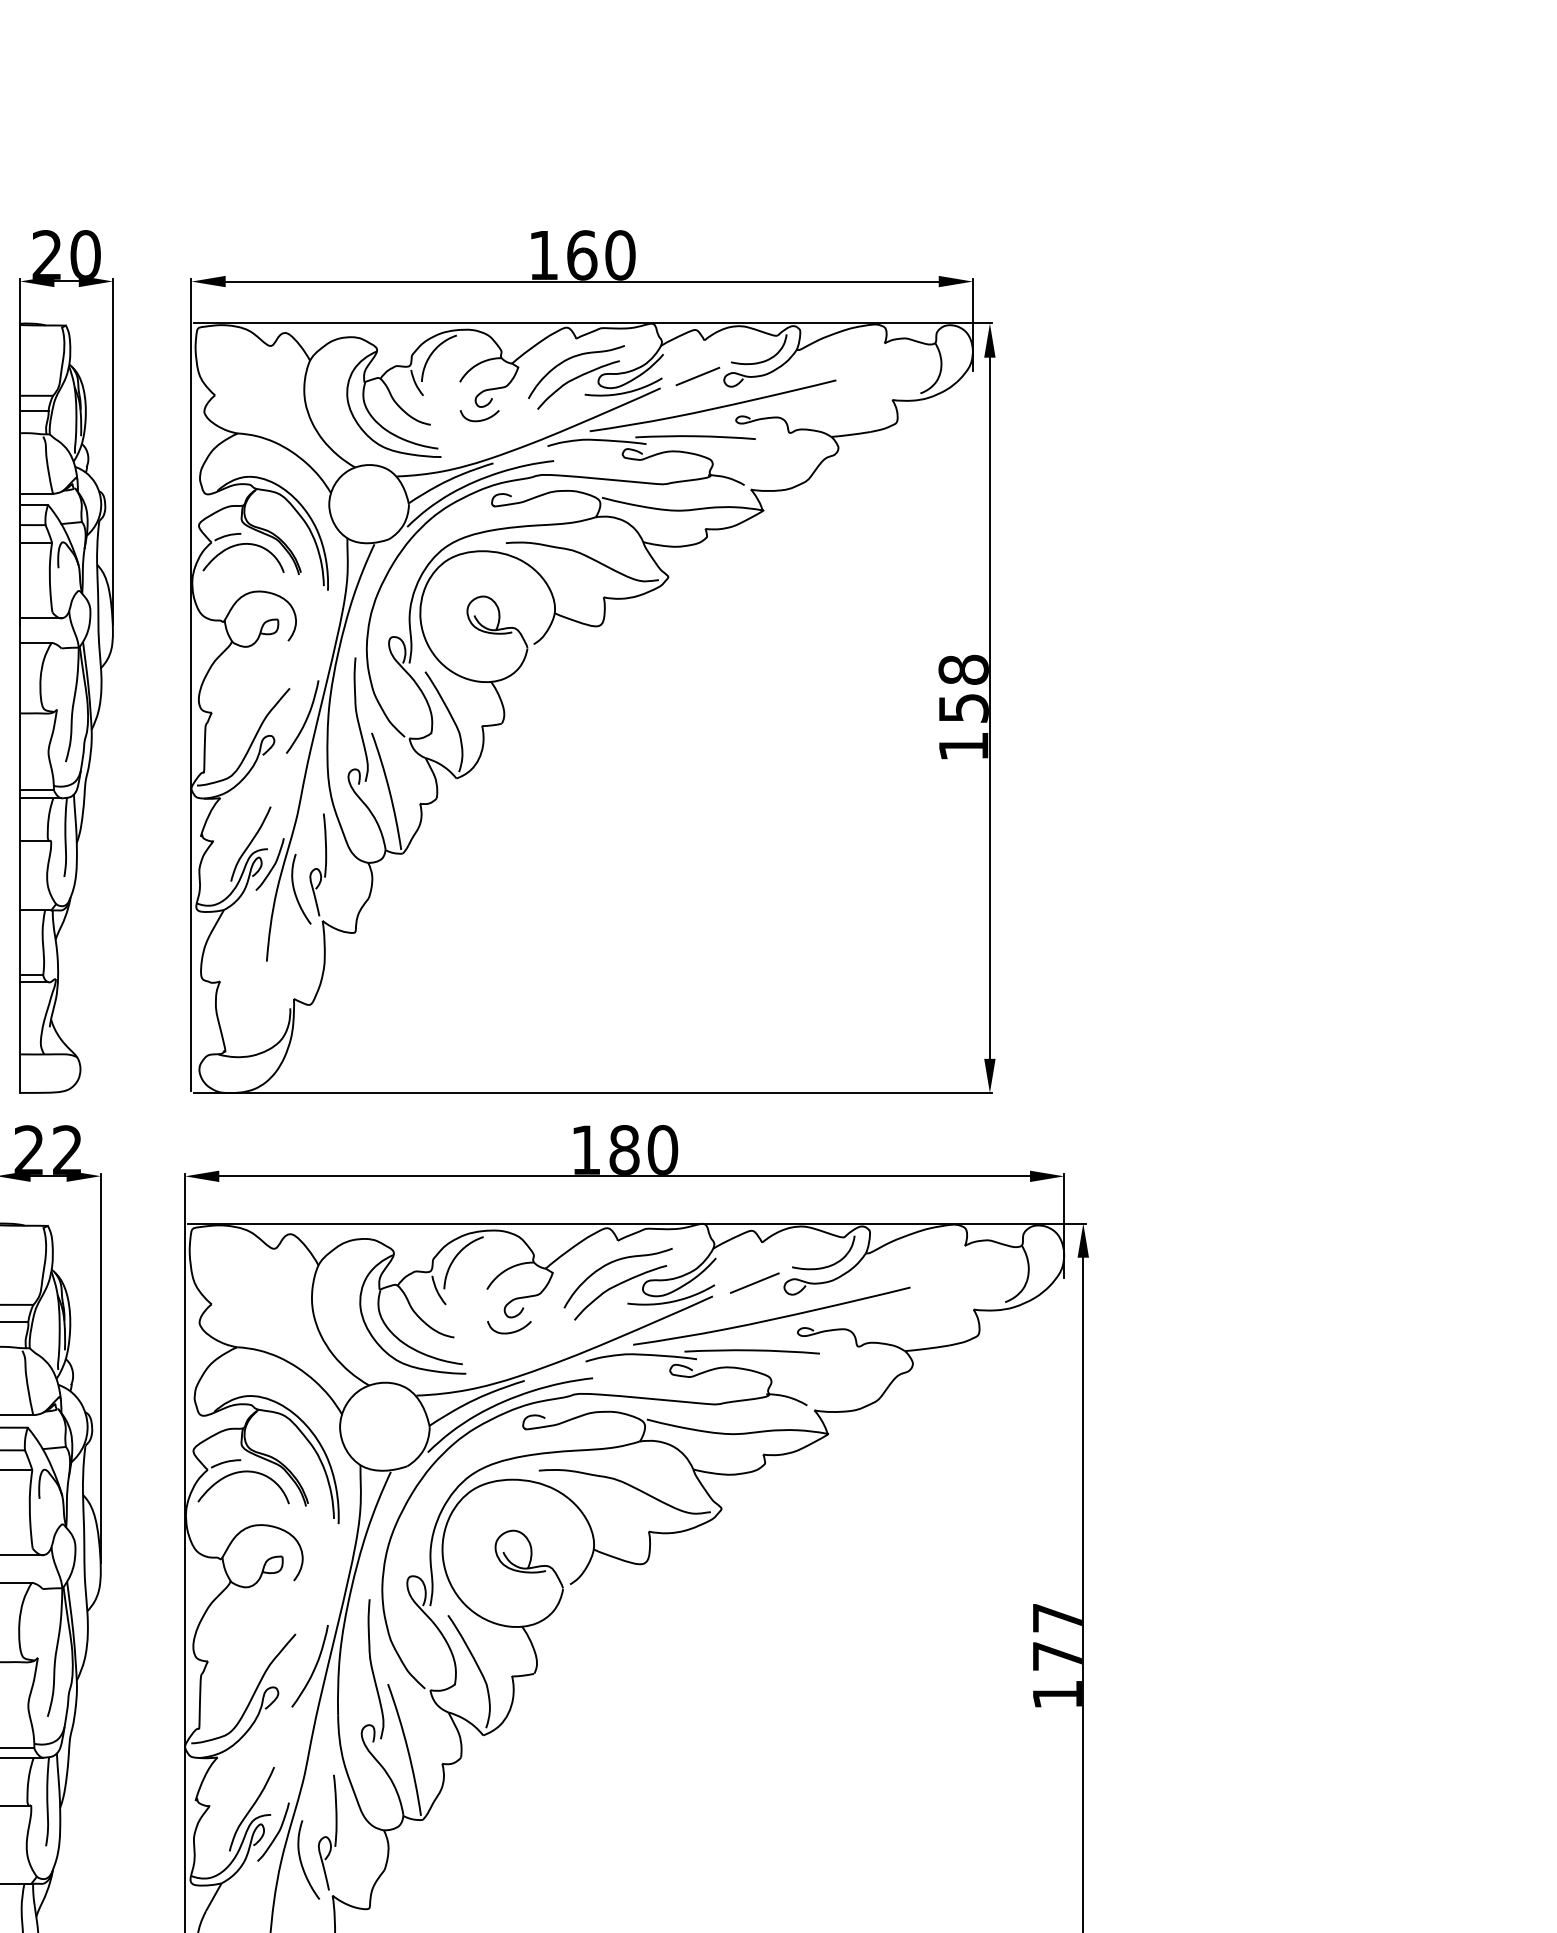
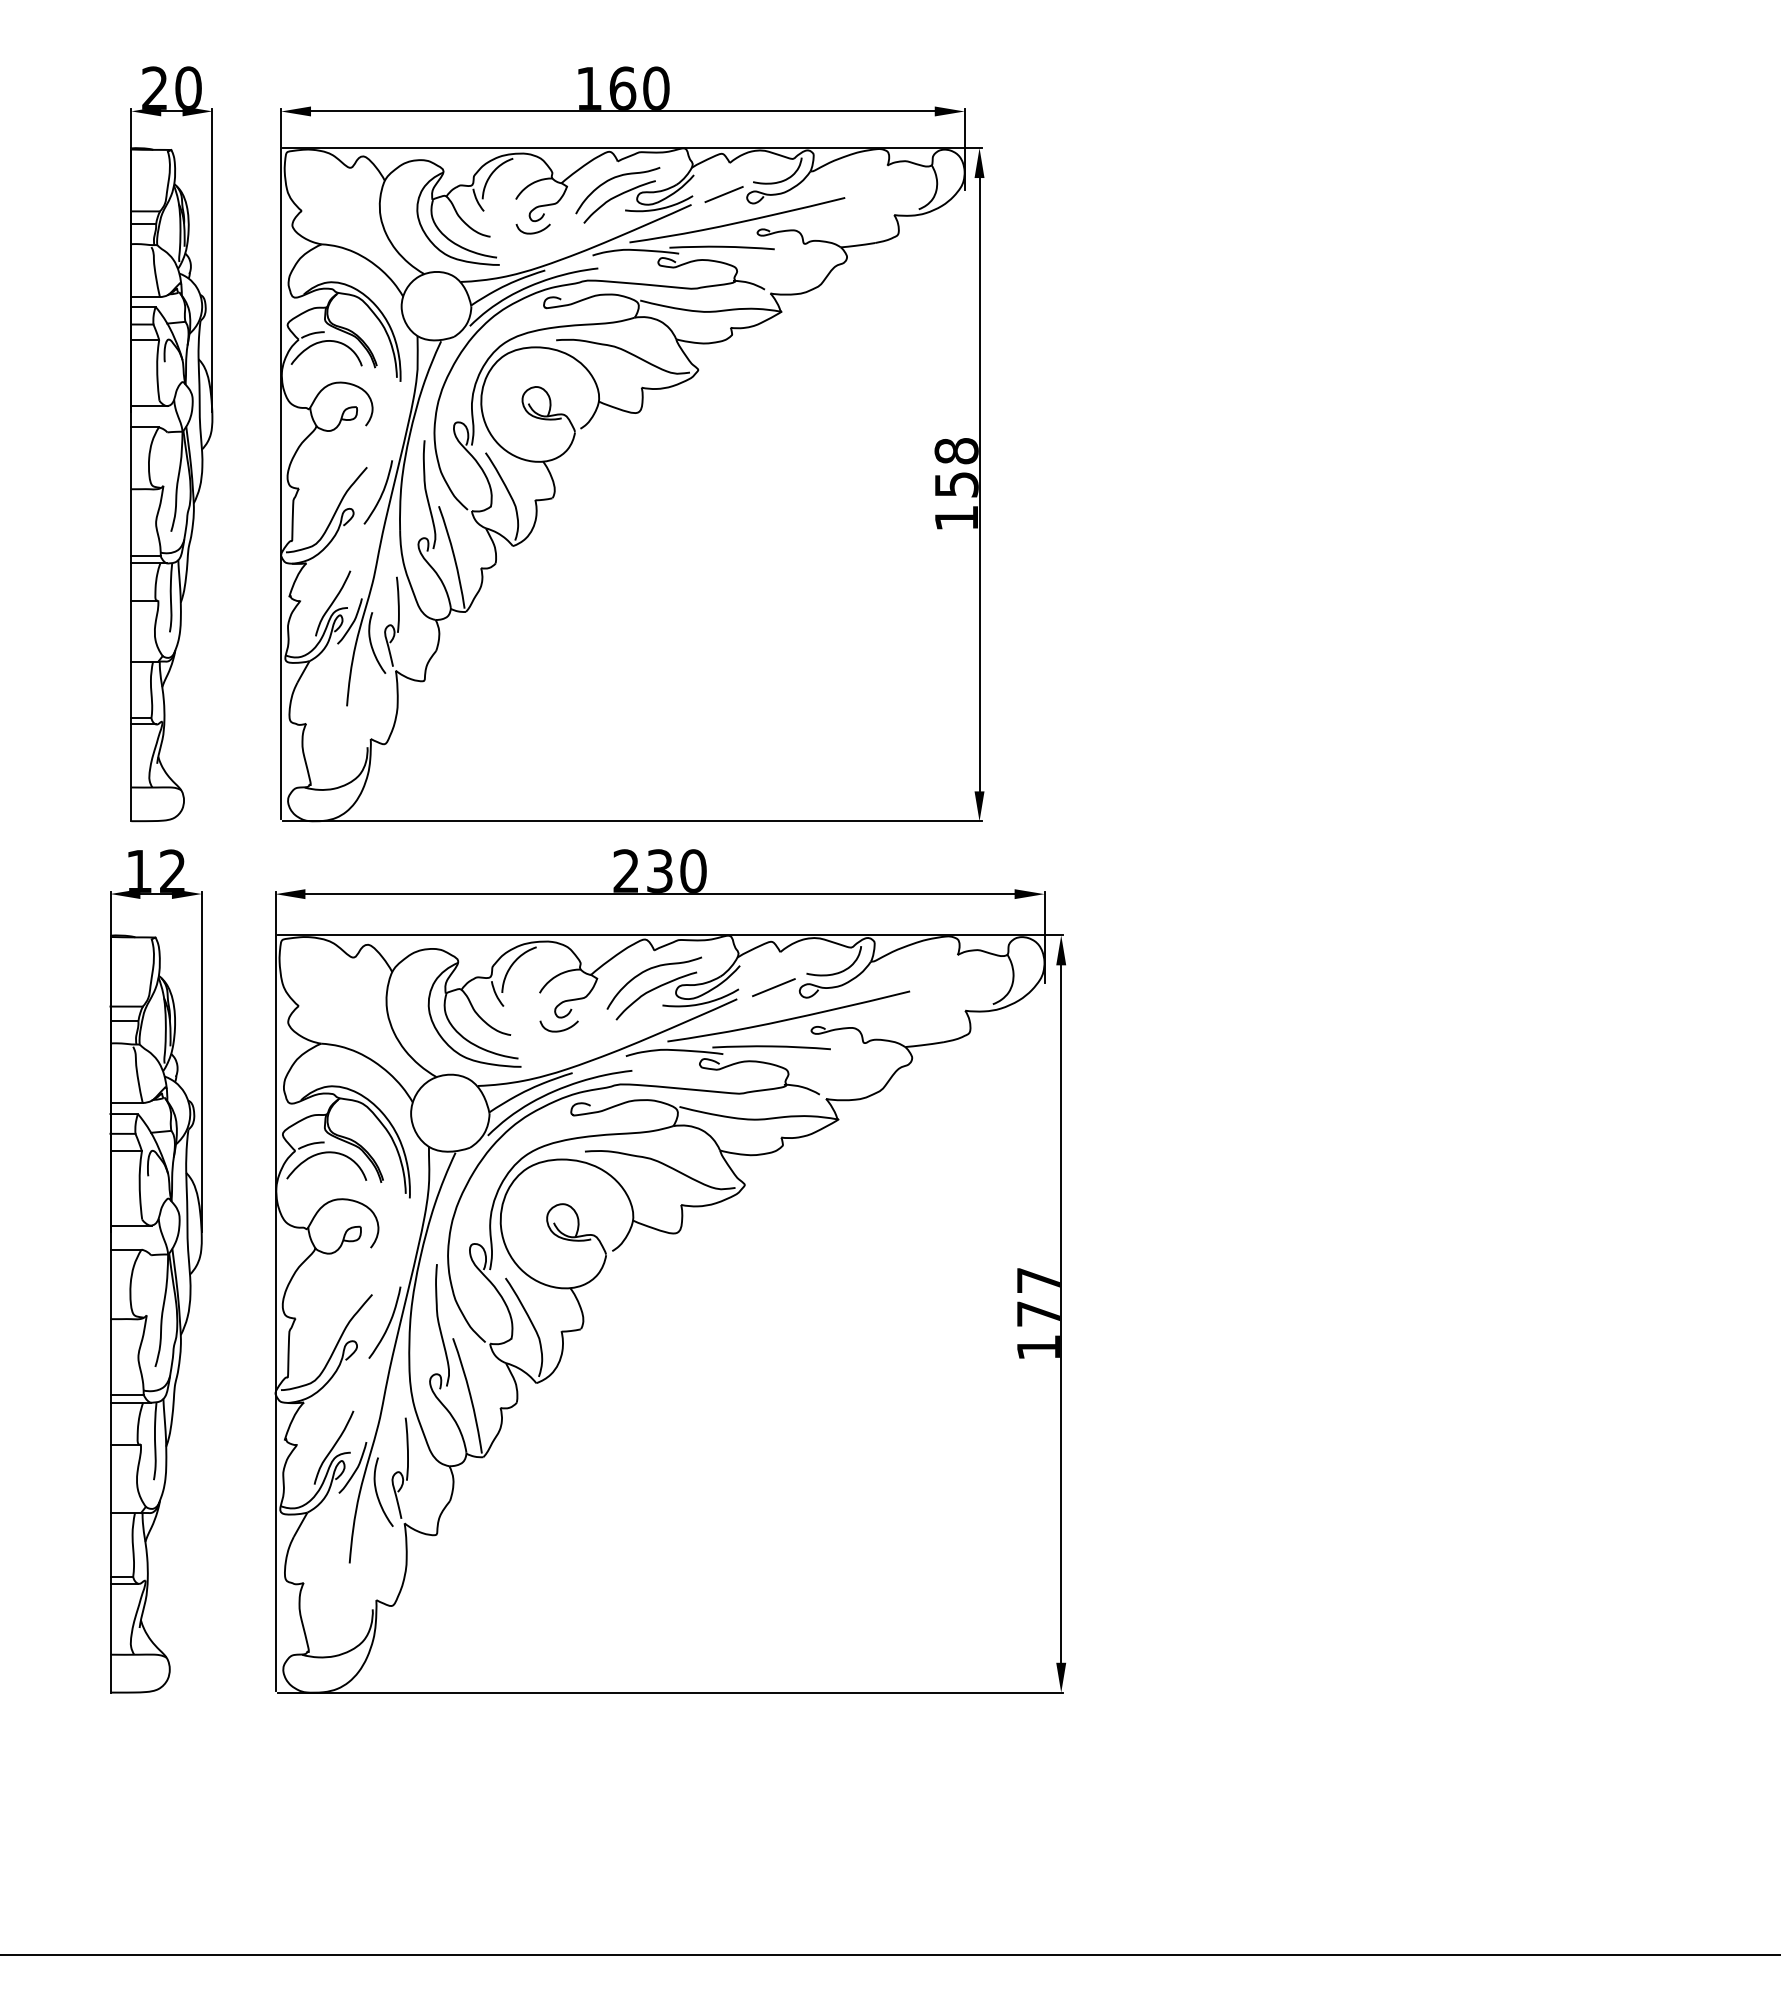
text: (28, 1149) -> (138, 870), 22 -> 12
text: (605, 1149) -> (643, 870), 180 -> 230

